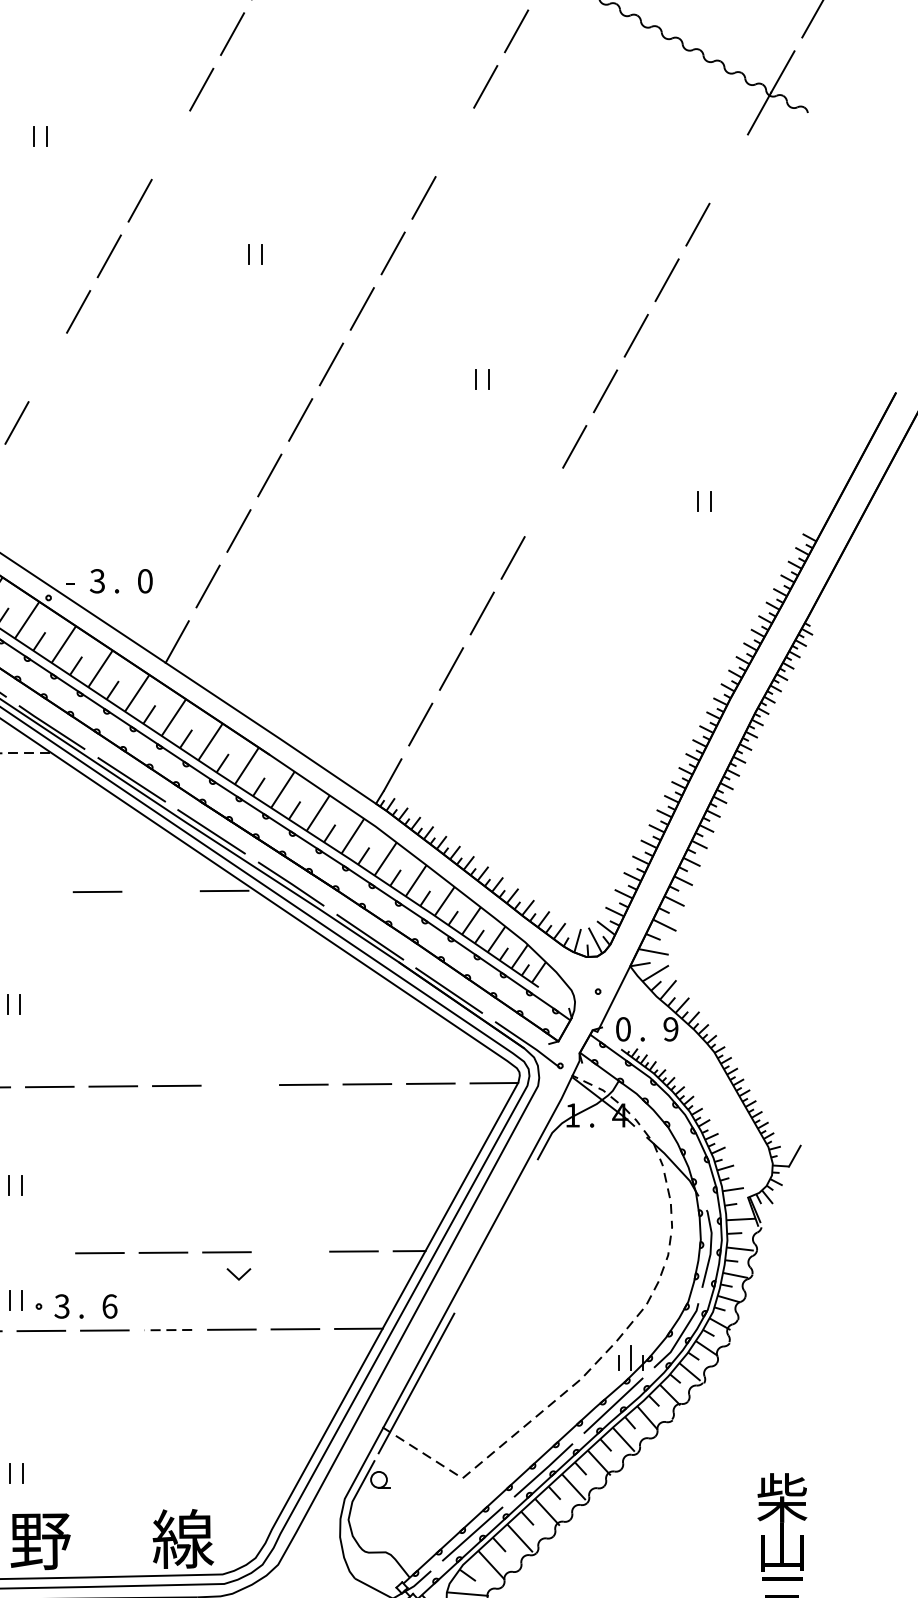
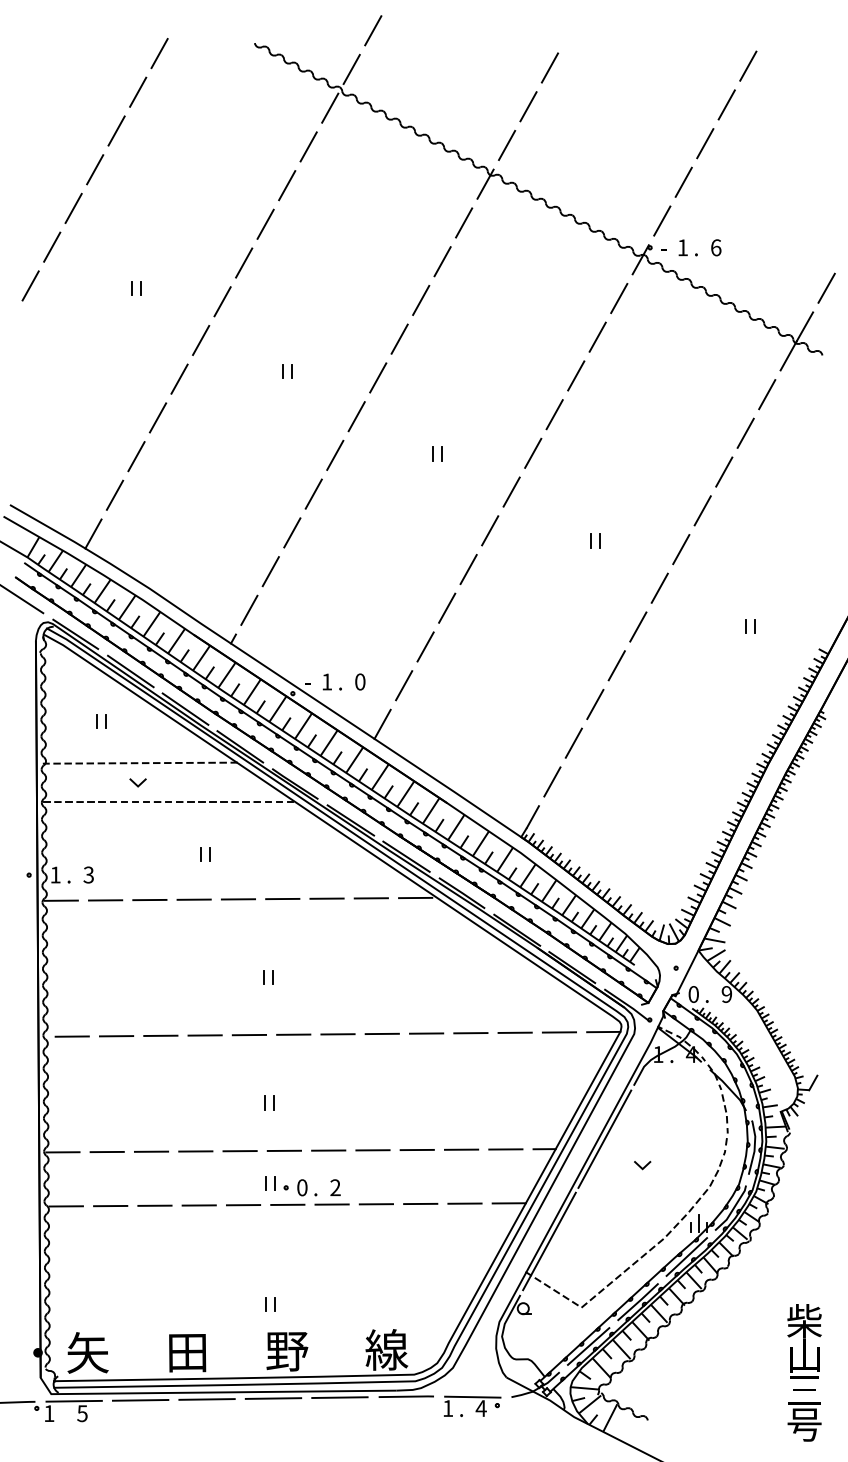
line: (455, 141) -> (576, 375), added
line: (171, 144) -> (378, 377), added
line: (729, 169) -> (767, 394), added
line: (48, 366) -> (292, 532), added
line: (544, 501) -> (638, 626), added
text: (96, 580) -> (326, 681), 3 -> 1
line: (33, 891) -> (282, 898), added
line: (159, 891) -> (370, 898), added
line: (240, 1085) -> (426, 1033), added
line: (495, 1235) -> (604, 1138), added
line: (290, 1251) -> (461, 1149), added
line: (36, 1253) -> (284, 1150), added
line: (237, 1275) -> (641, 1166), moved
text: (62, 1306) -> (302, 1187), 3 -> 0
text: (109, 1306) -> (335, 1187), 6 -> 2
line: (168, 1330) -> (376, 1204), dashed -> solid

